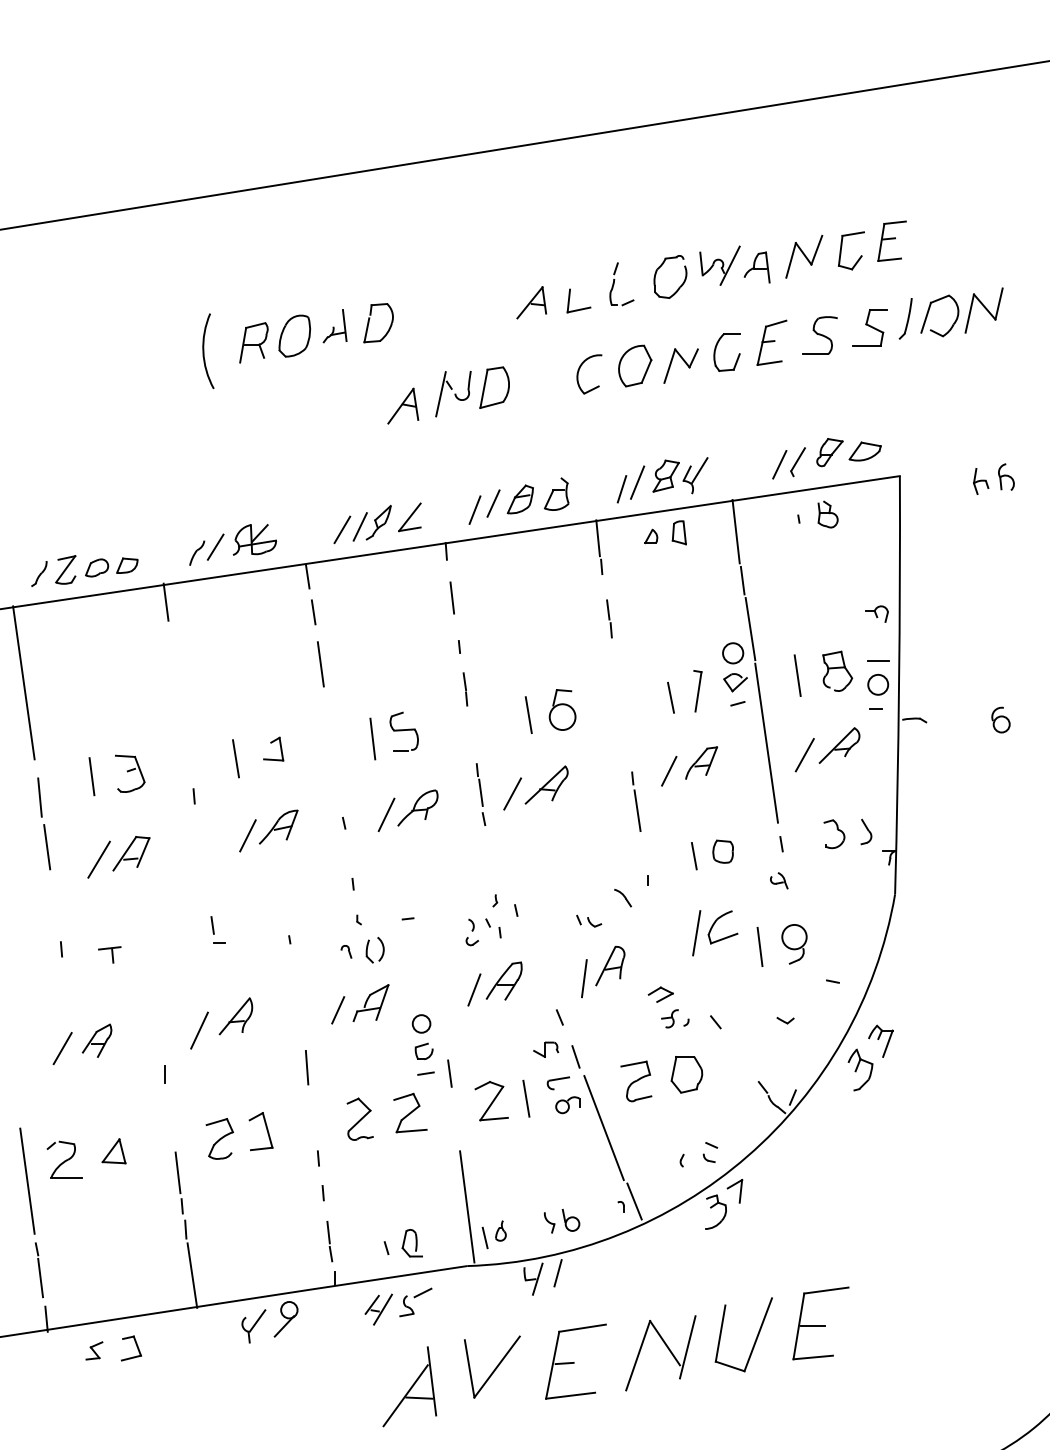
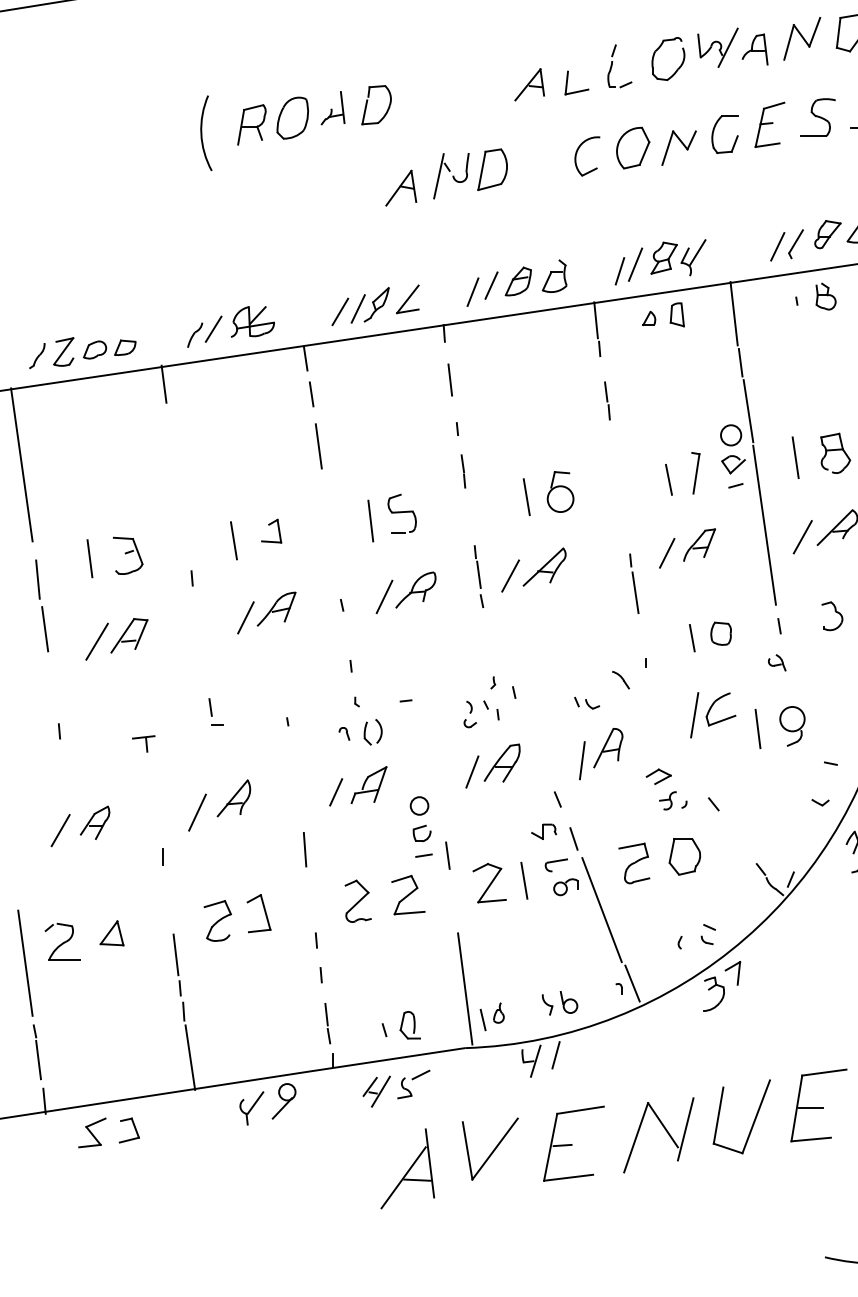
part: (109, 954) -> (143, 743), moved
part: (785, 1020) -> (820, 802), moved
part: (94, 1350) -> (92, 1132), size x1.67

